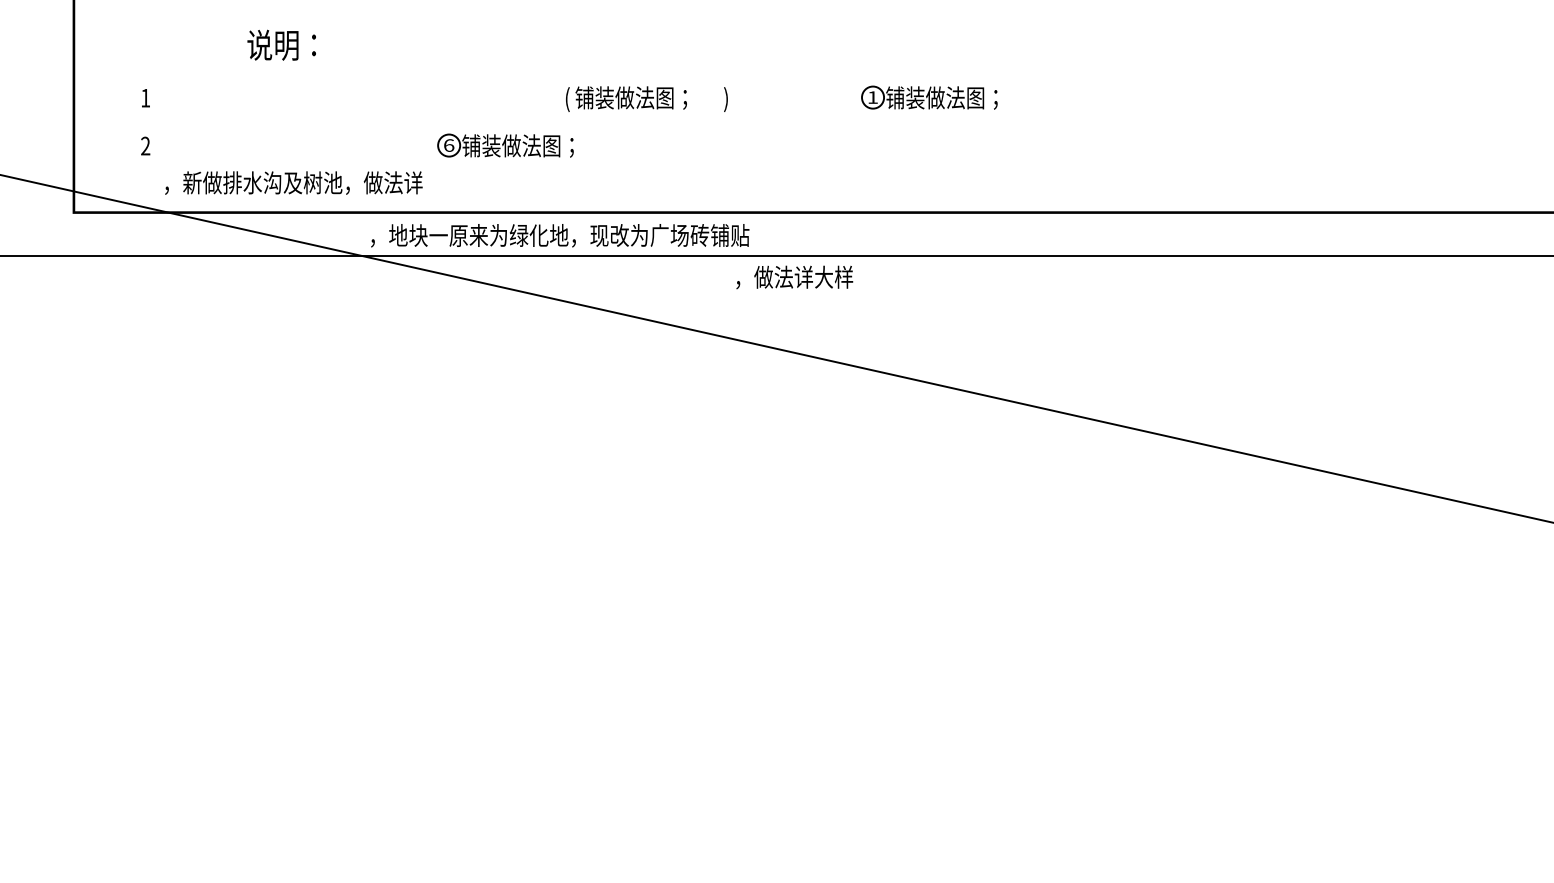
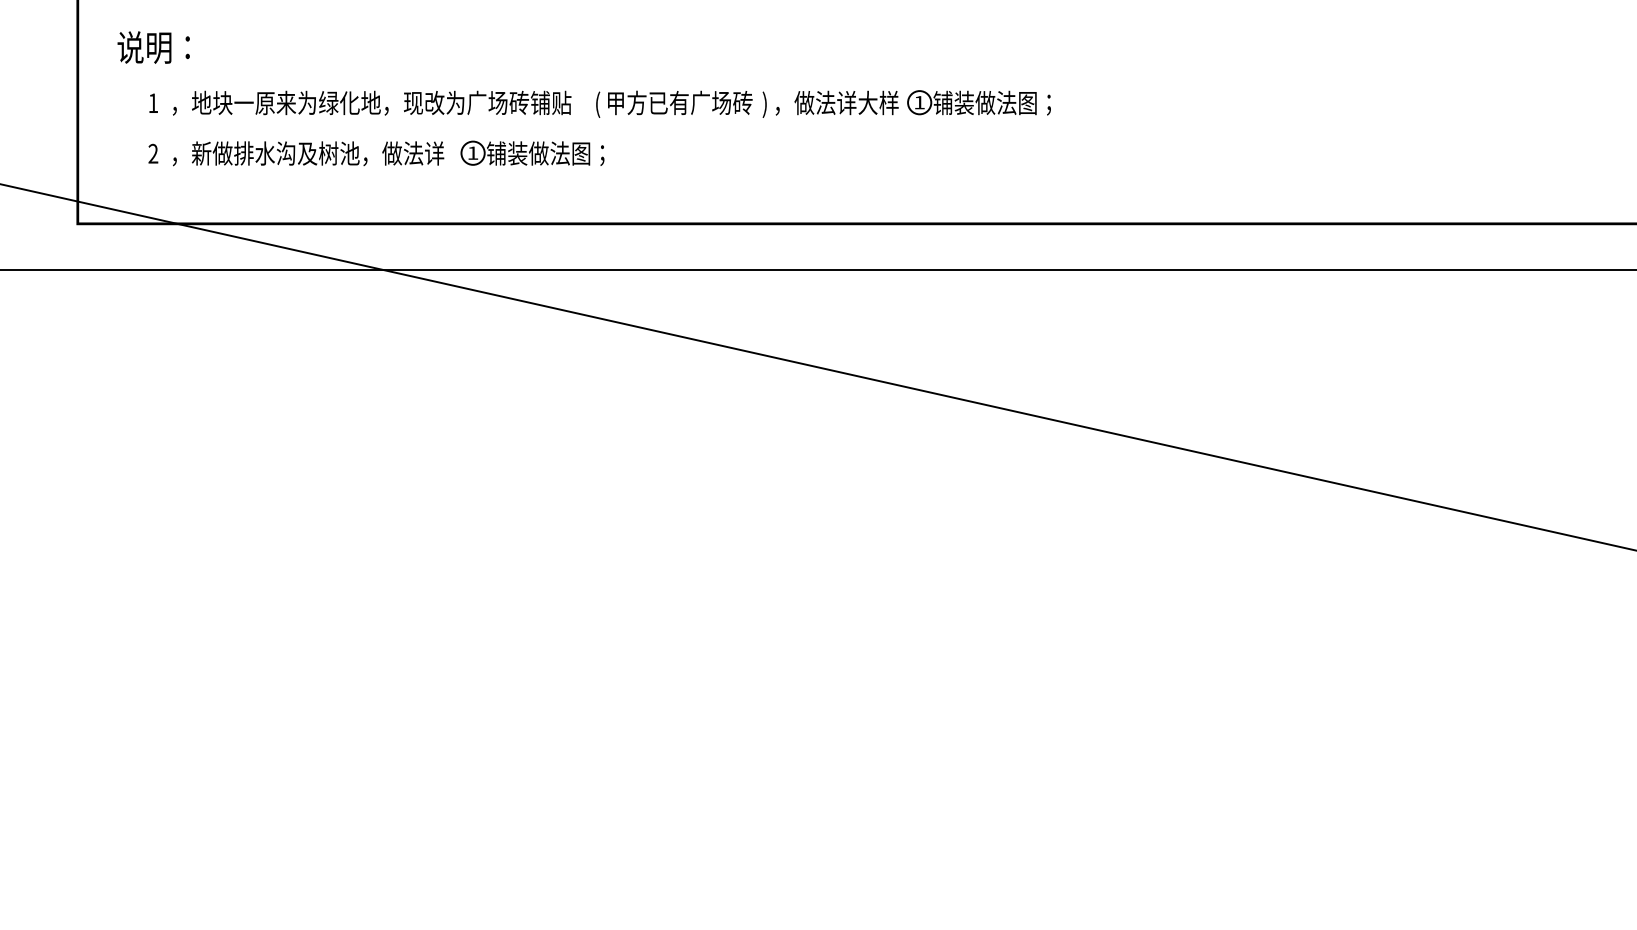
text: (281, 45) -> (153, 47), moved
text: (645, 97) -> (679, 102), 铺装做法图； -> 甲方已有广场砖
text: (448, 144) -> (472, 152), 6 -> 1
text: (293, 182) -> (308, 153), moved
text: (560, 235) -> (372, 102), moved
text: (794, 276) -> (836, 102), moved

